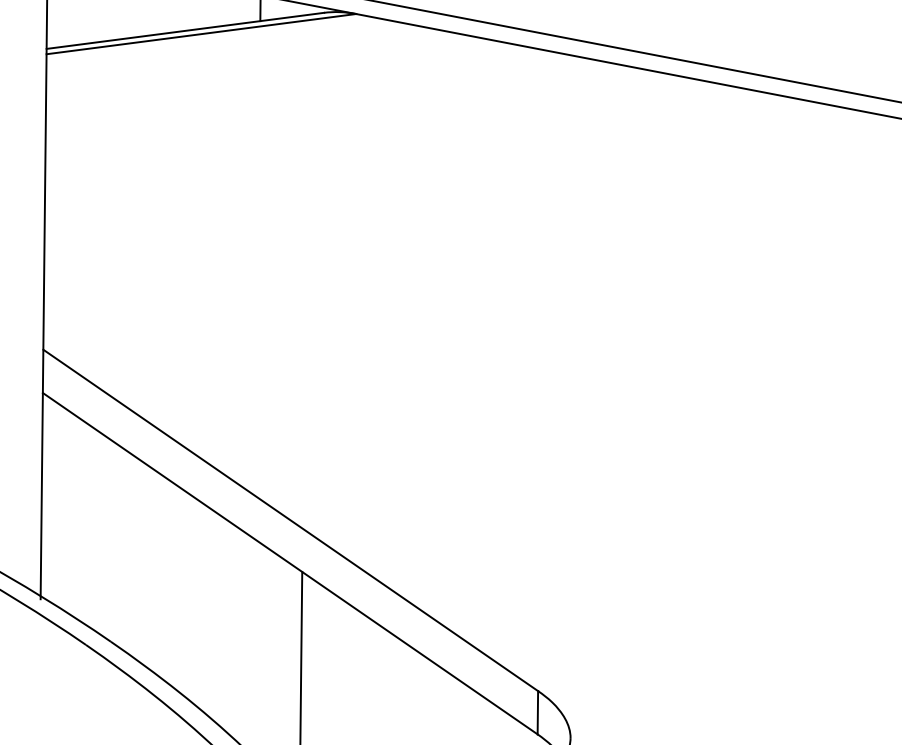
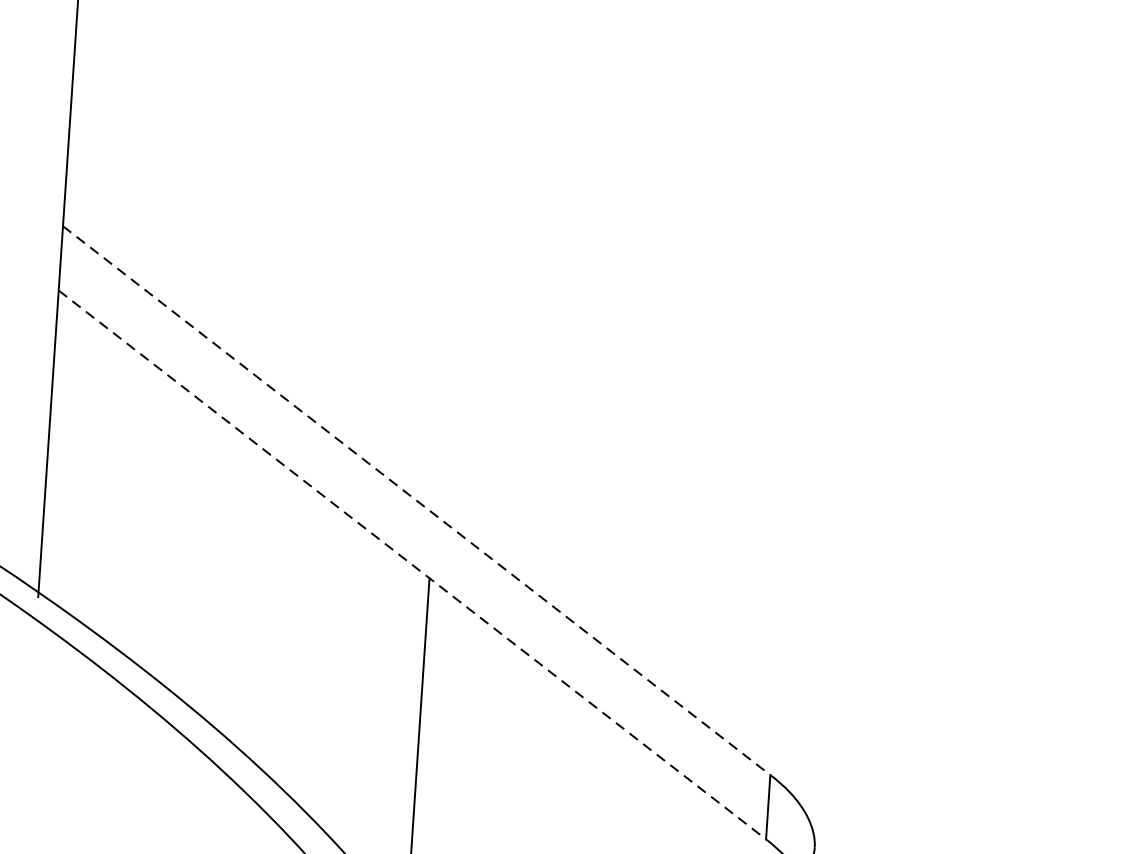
line: (290, 520) -> (416, 500), solid -> dashed
line: (290, 563) -> (412, 564), solid -> dashed

